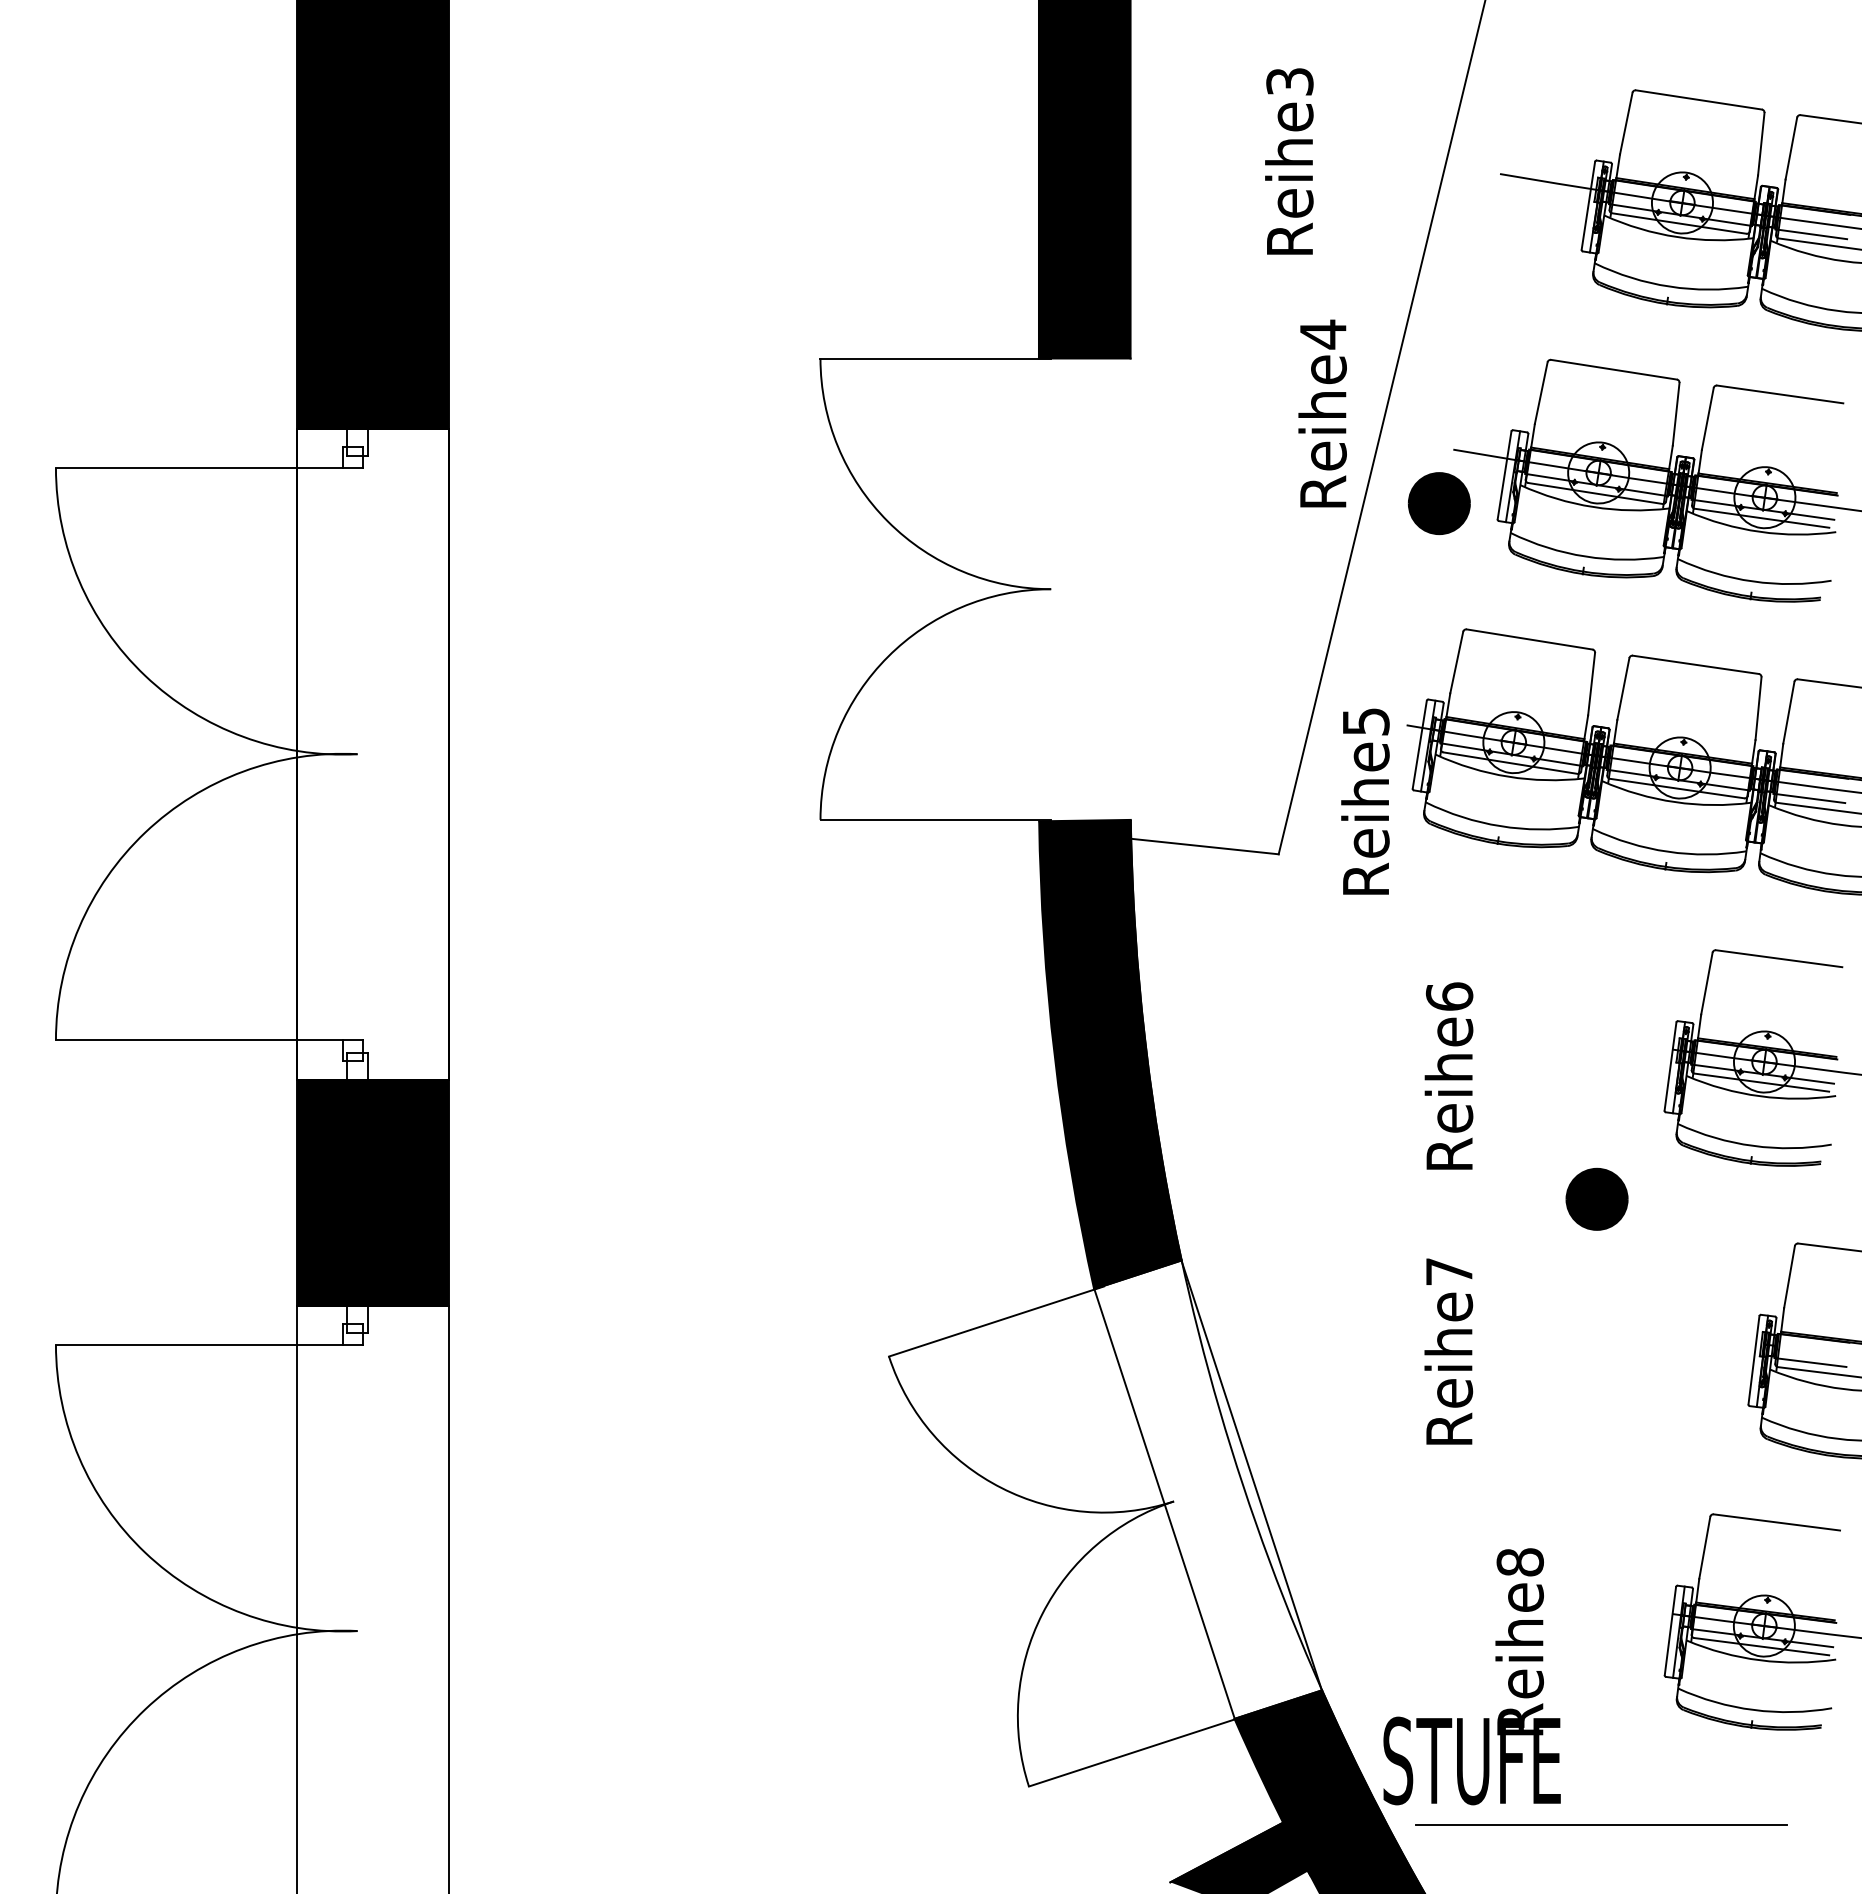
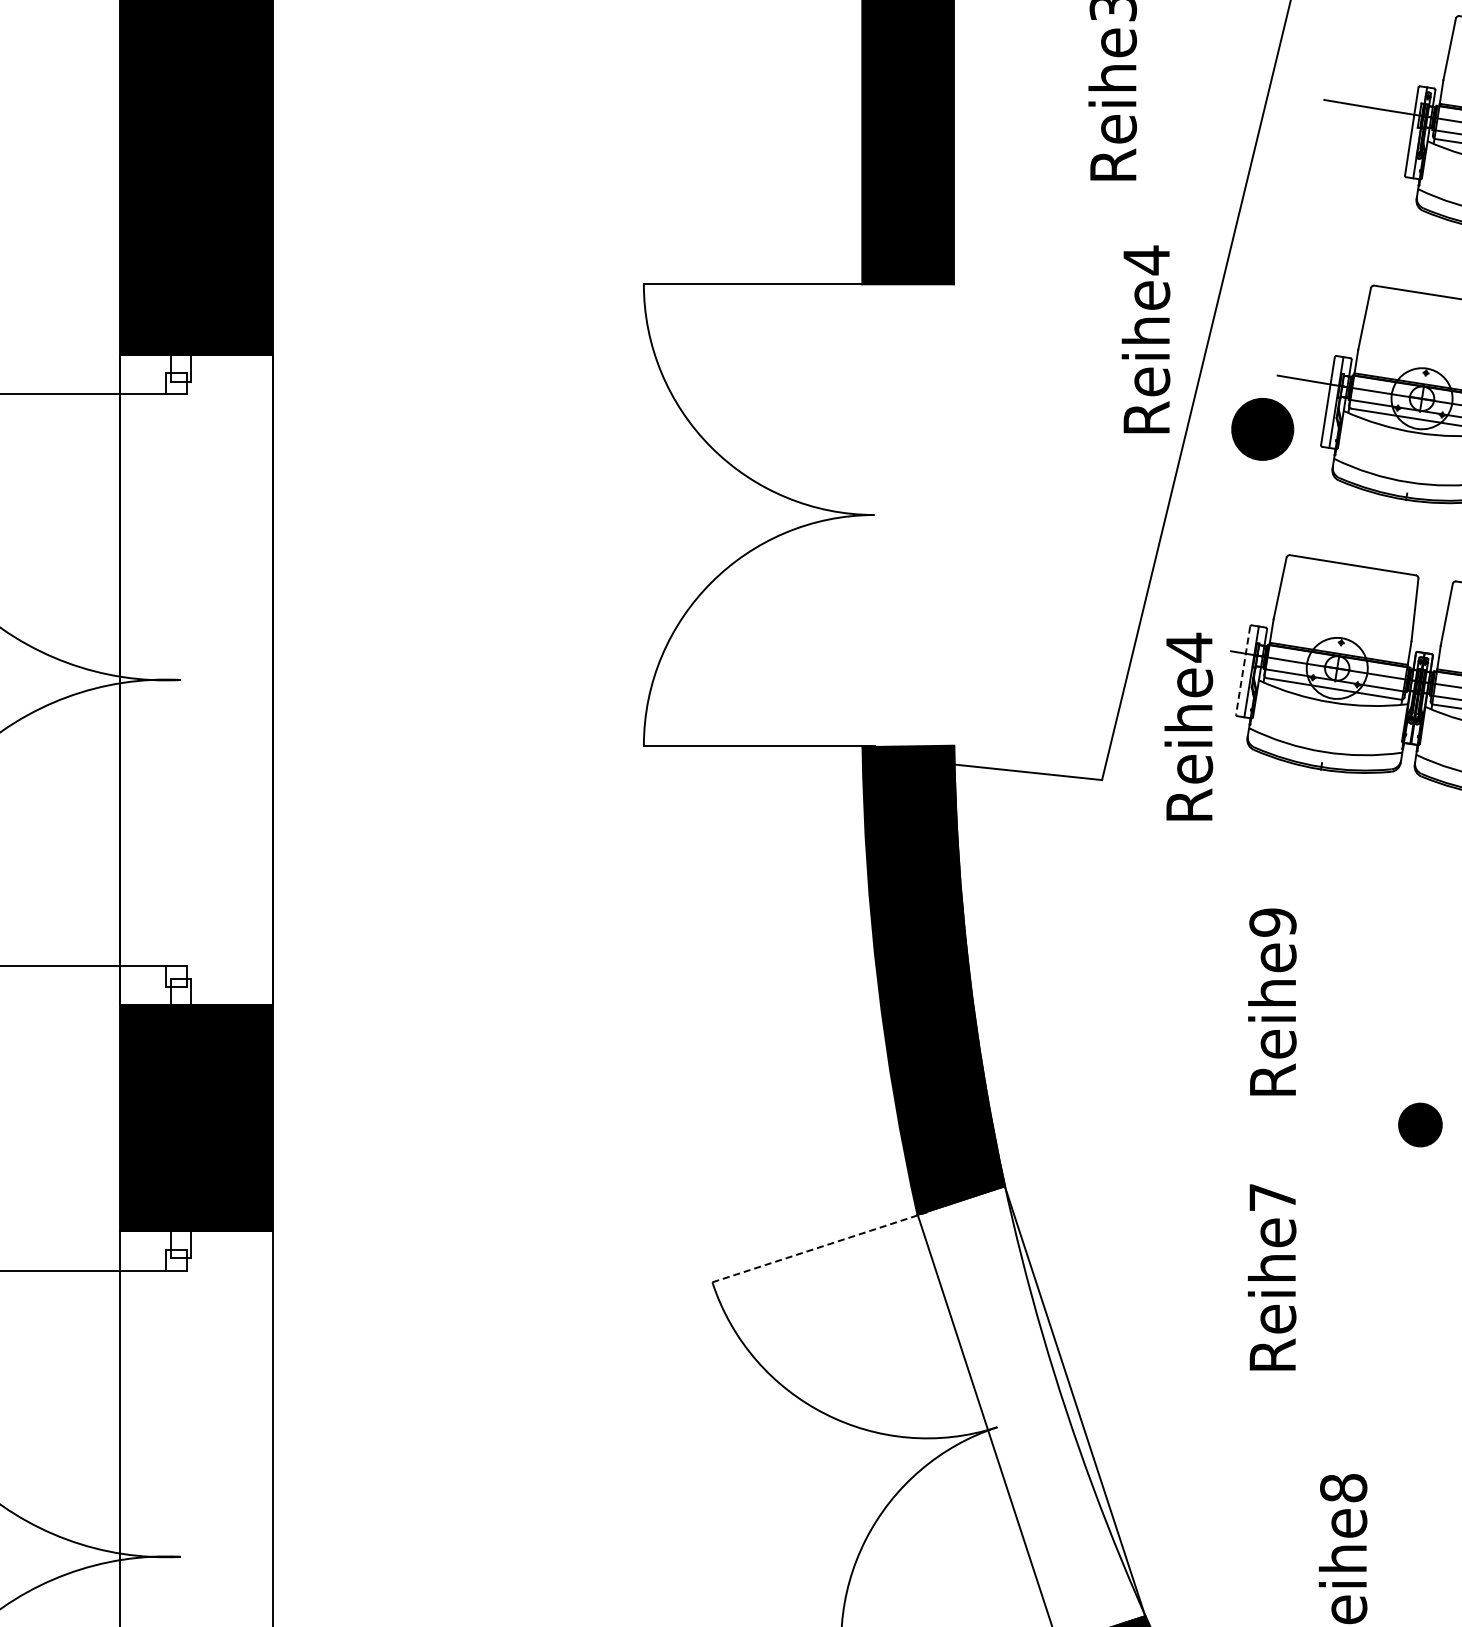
text: (1366, 721) -> (1189, 647), Reihe5 -> Reihe4
line: (1419, 745) -> (1242, 671), solid -> dashed
text: (1449, 996) -> (1272, 922), Reihe6 -> Reihe9
part: (1596, 1198) -> (1419, 1124), size x0.7
line: (996, 1321) -> (819, 1247), solid -> dashed

